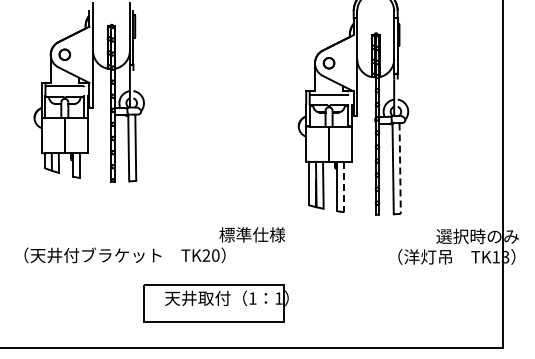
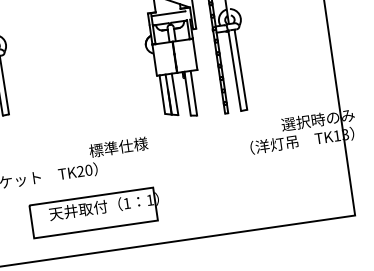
line: (400, 169) -> (241, 70), dashed -> solid
line: (344, 187) -> (194, 93), dashed -> solid

